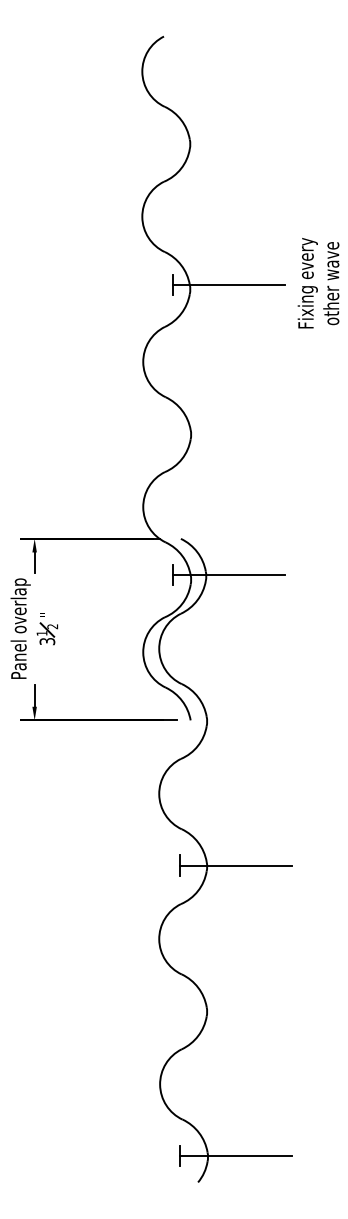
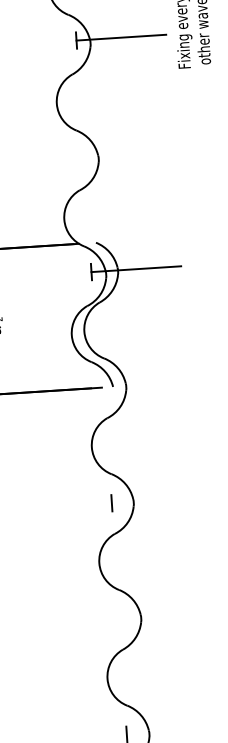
line: (235, 865) -> (156, 500), removed
line: (235, 1155) -> (171, 731), removed

